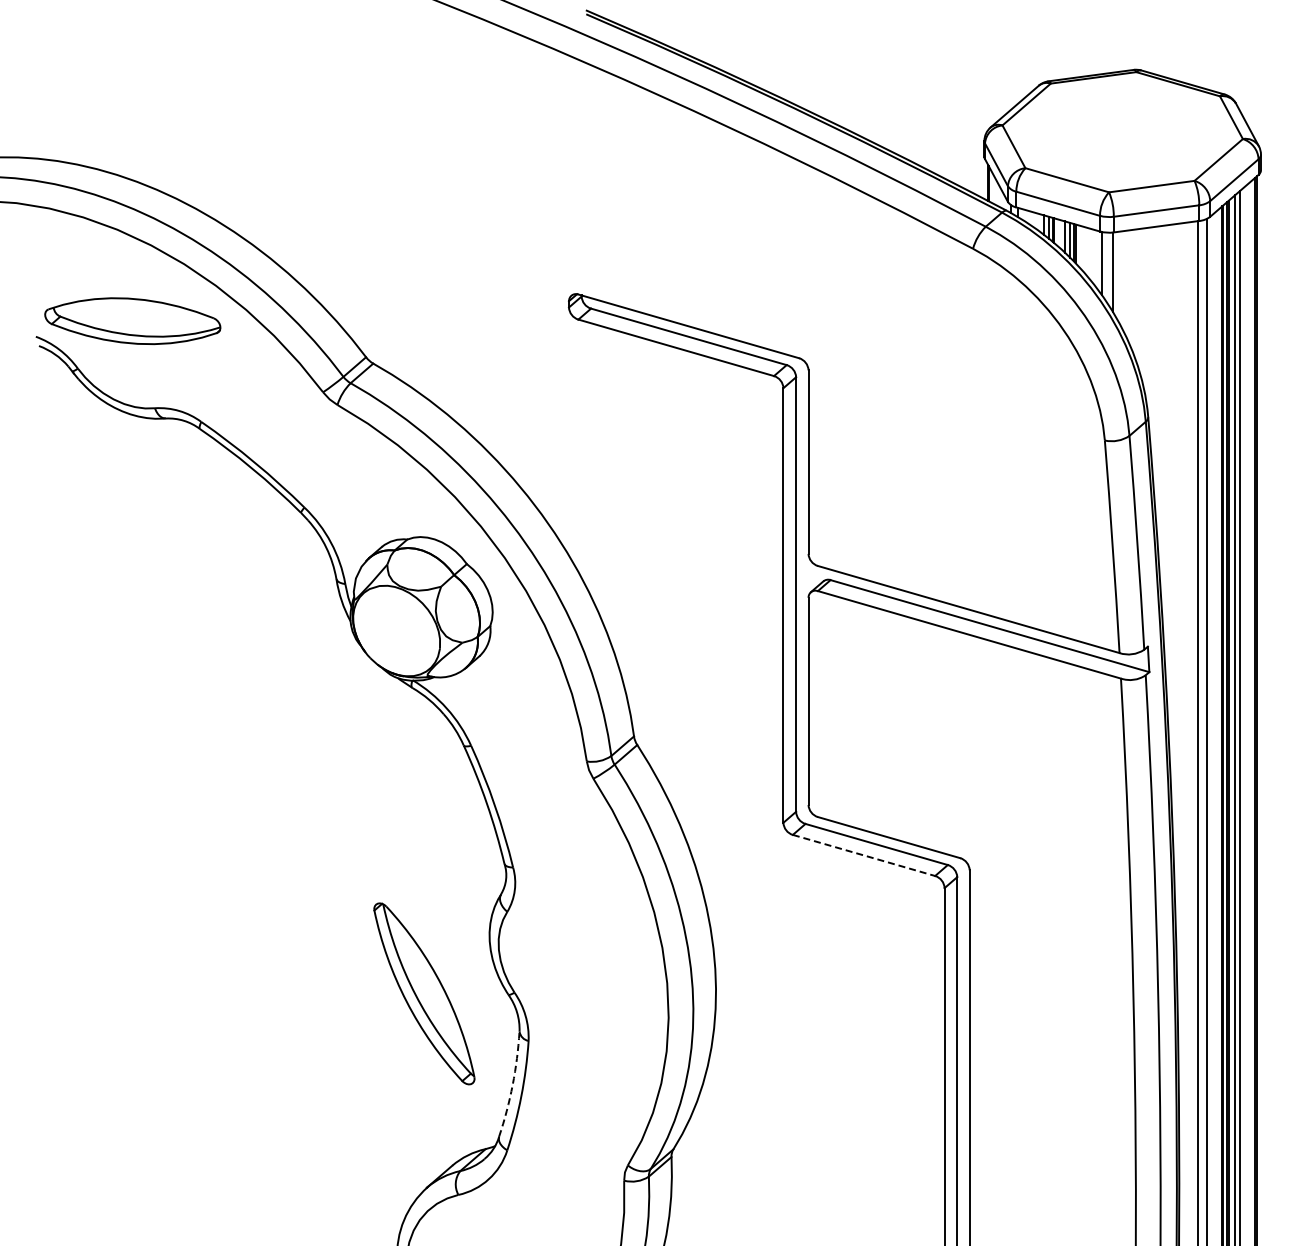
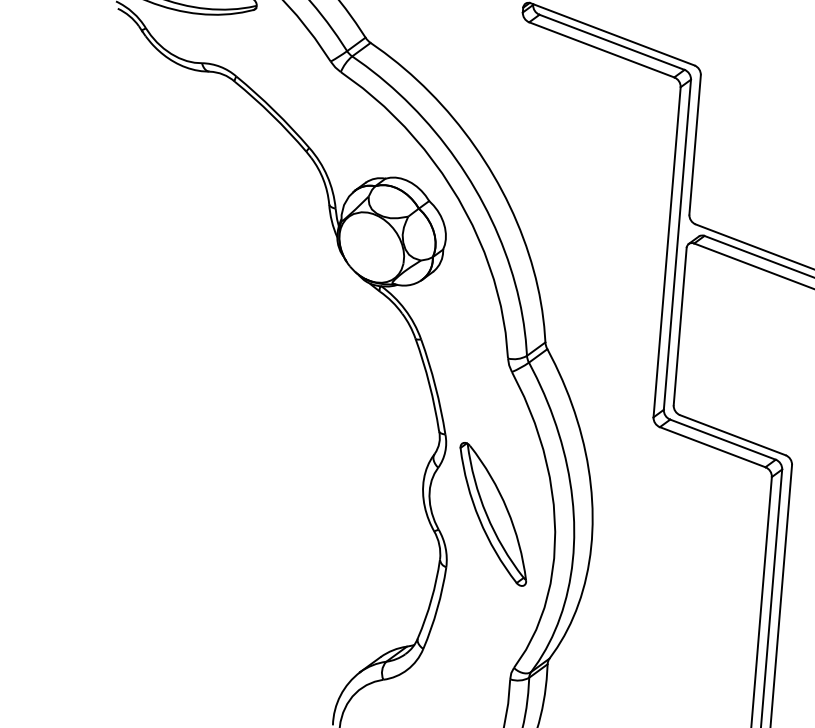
line: (864, 855) -> (713, 447), dashed -> solid
part: (424, 993) -> (493, 514), moved
arc: (512, 1084) -> (431, 599), dashed -> solid

